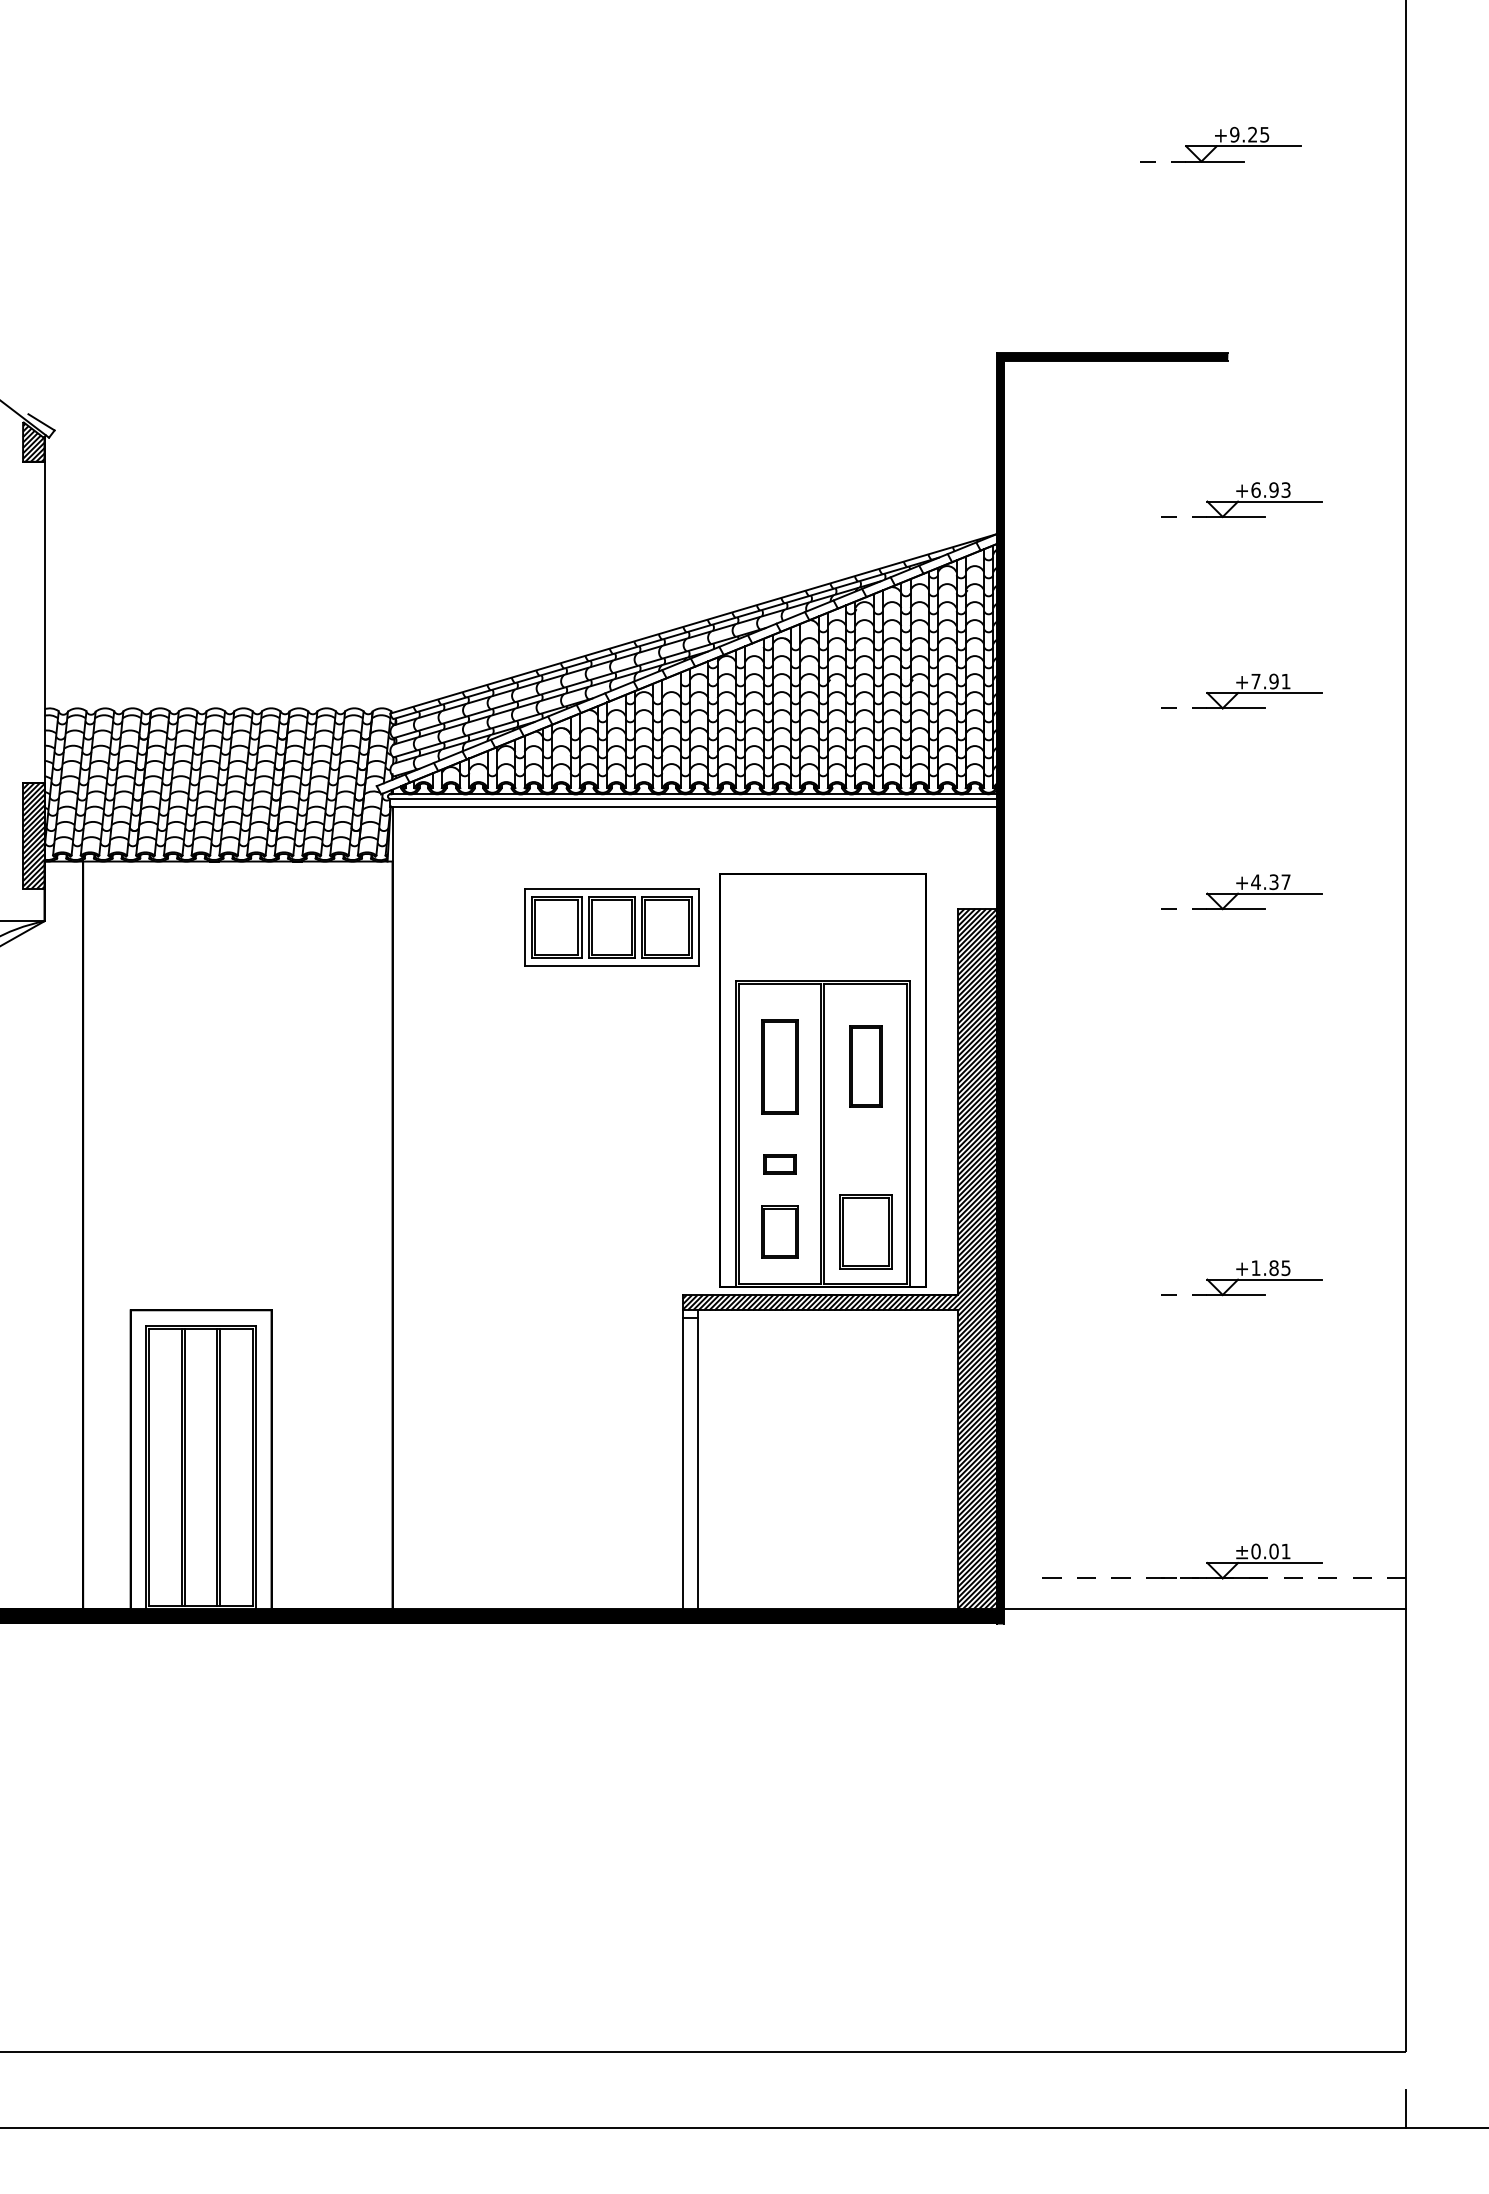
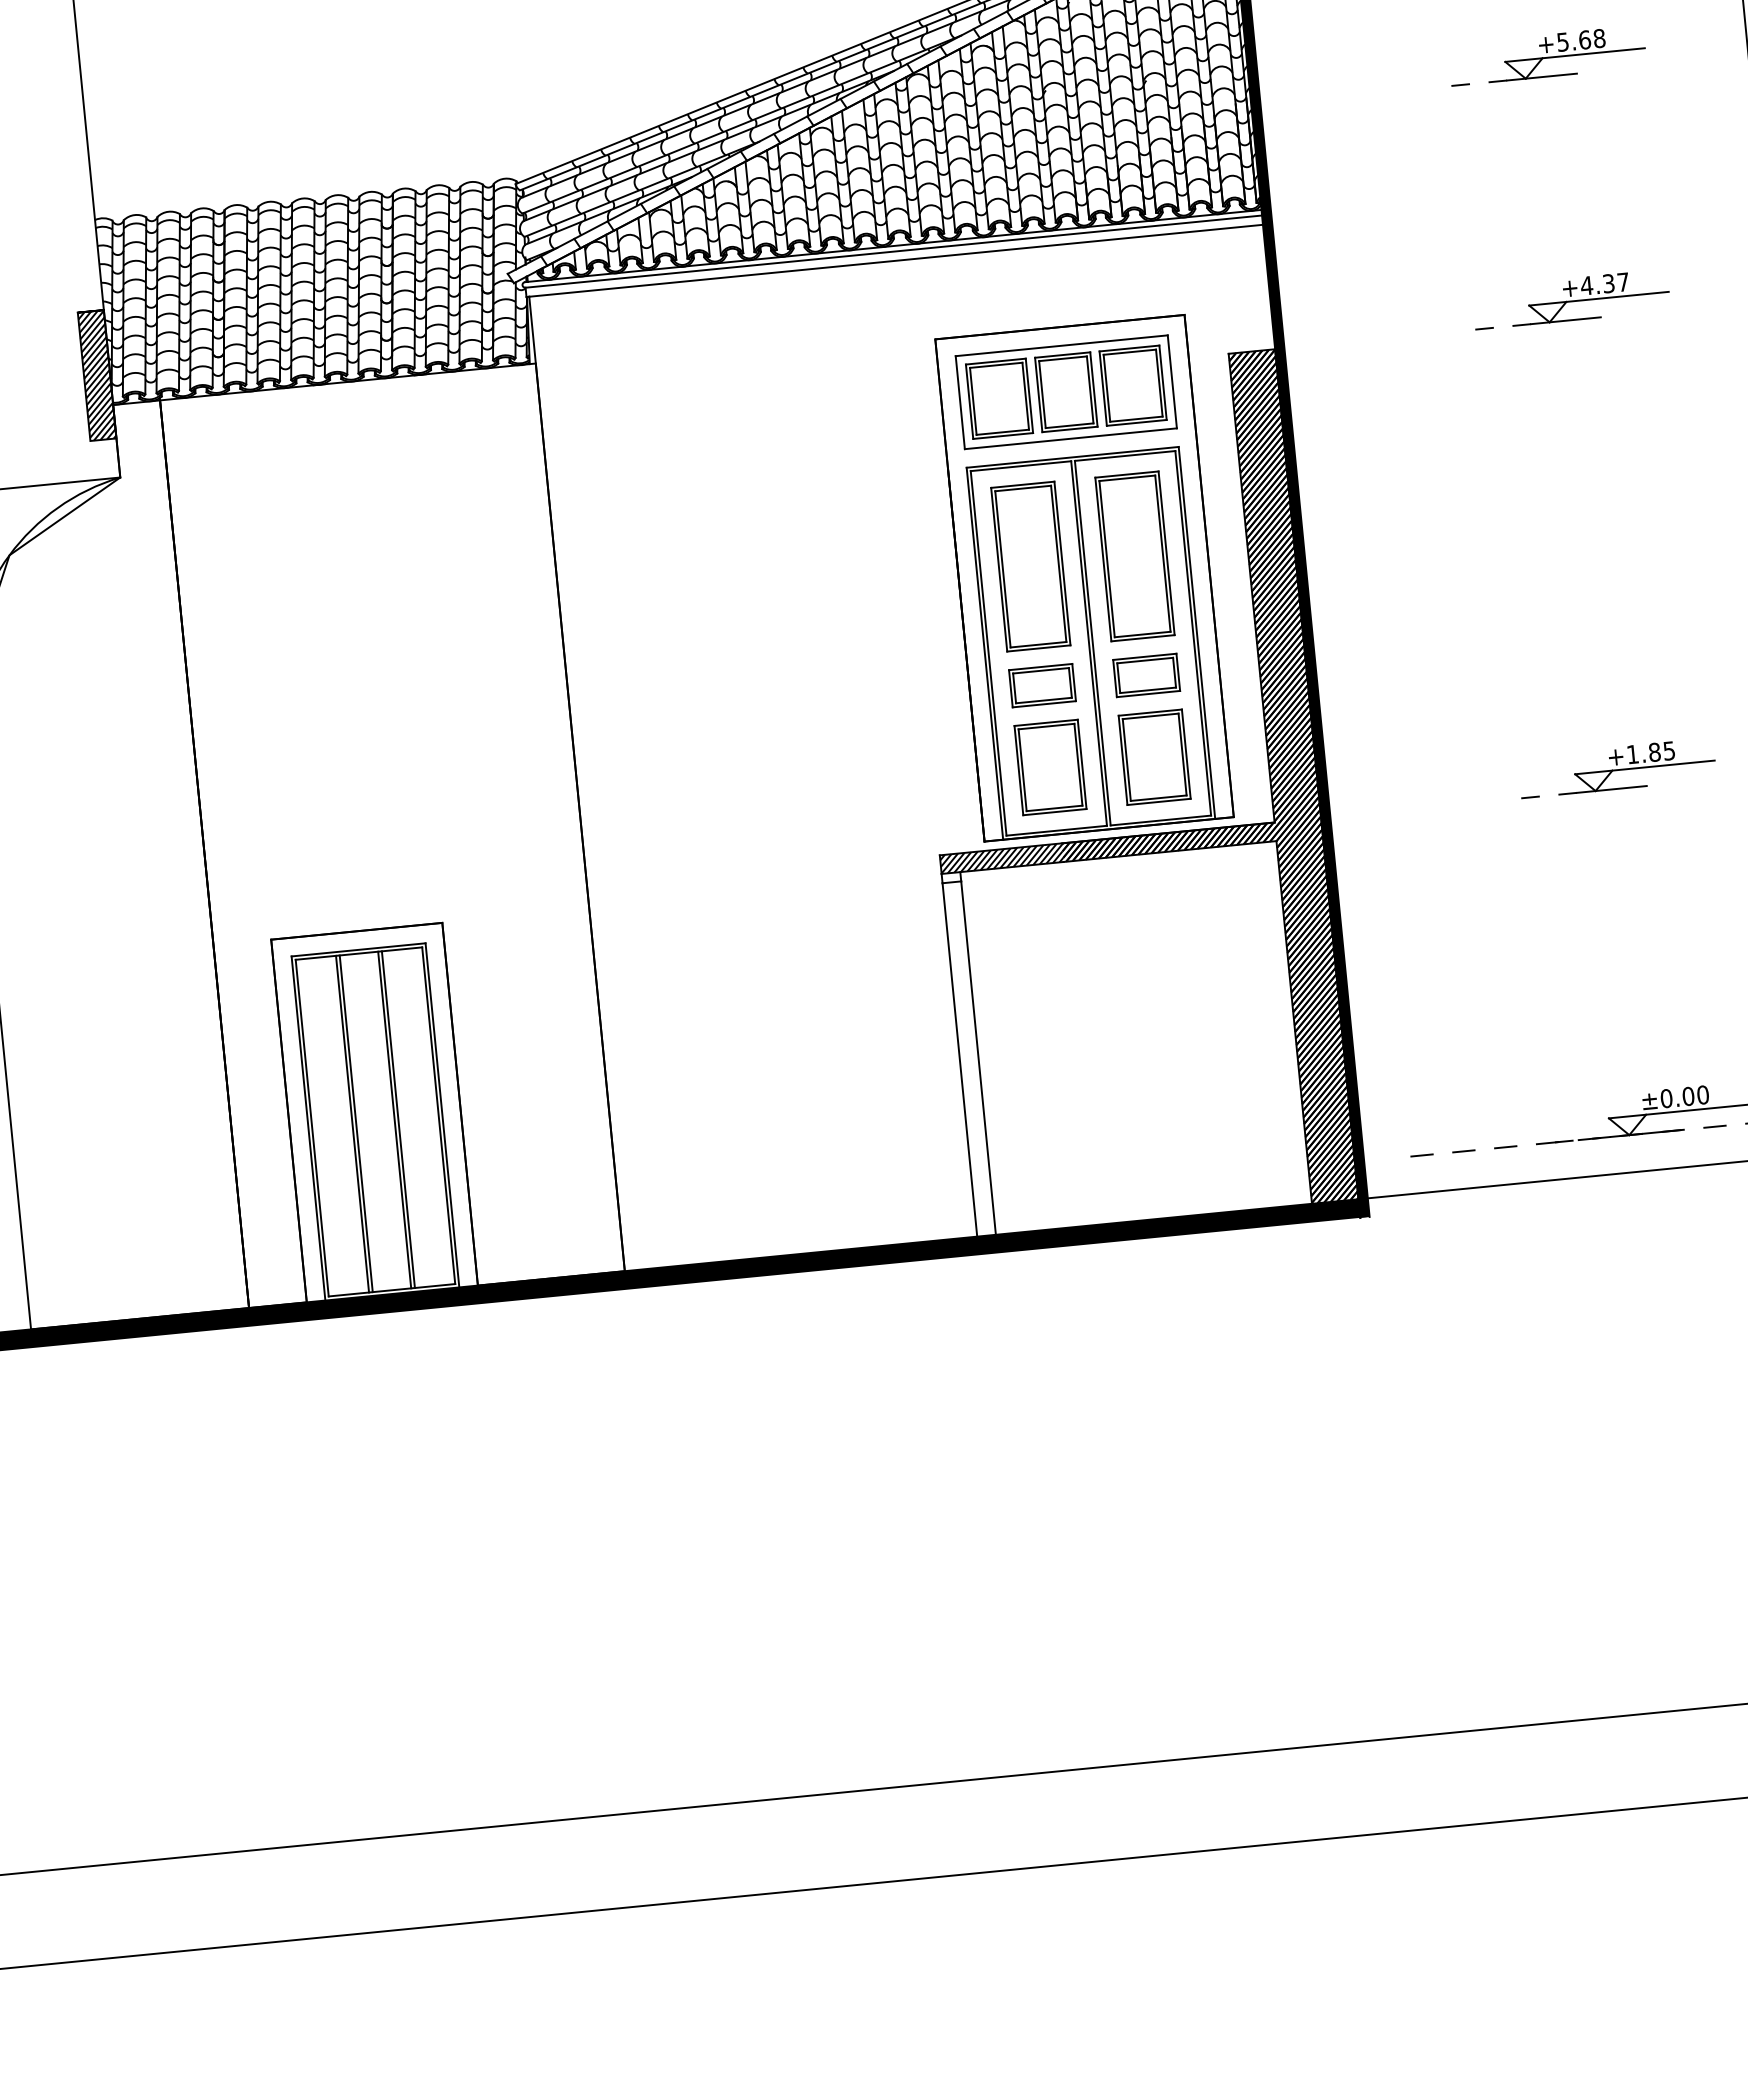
text: (1270, 681) -> (1580, 40), +7.91 -> +5.68
part: (611, 927) -> (1065, 392), moved
part: (779, 1066) -> (1030, 566), size x1.43
part: (865, 1066) -> (1134, 556), size x1.67
part: (779, 1164) -> (1041, 685), size x1.67
part: (865, 1164) -> (1146, 675), added
part: (779, 1231) -> (1049, 766), size x1.43
hatch: (889, 1258) -> (1186, 786), added
text: (1285, 1551) -> (1702, 1095), ±0.01 -> ±0.00

